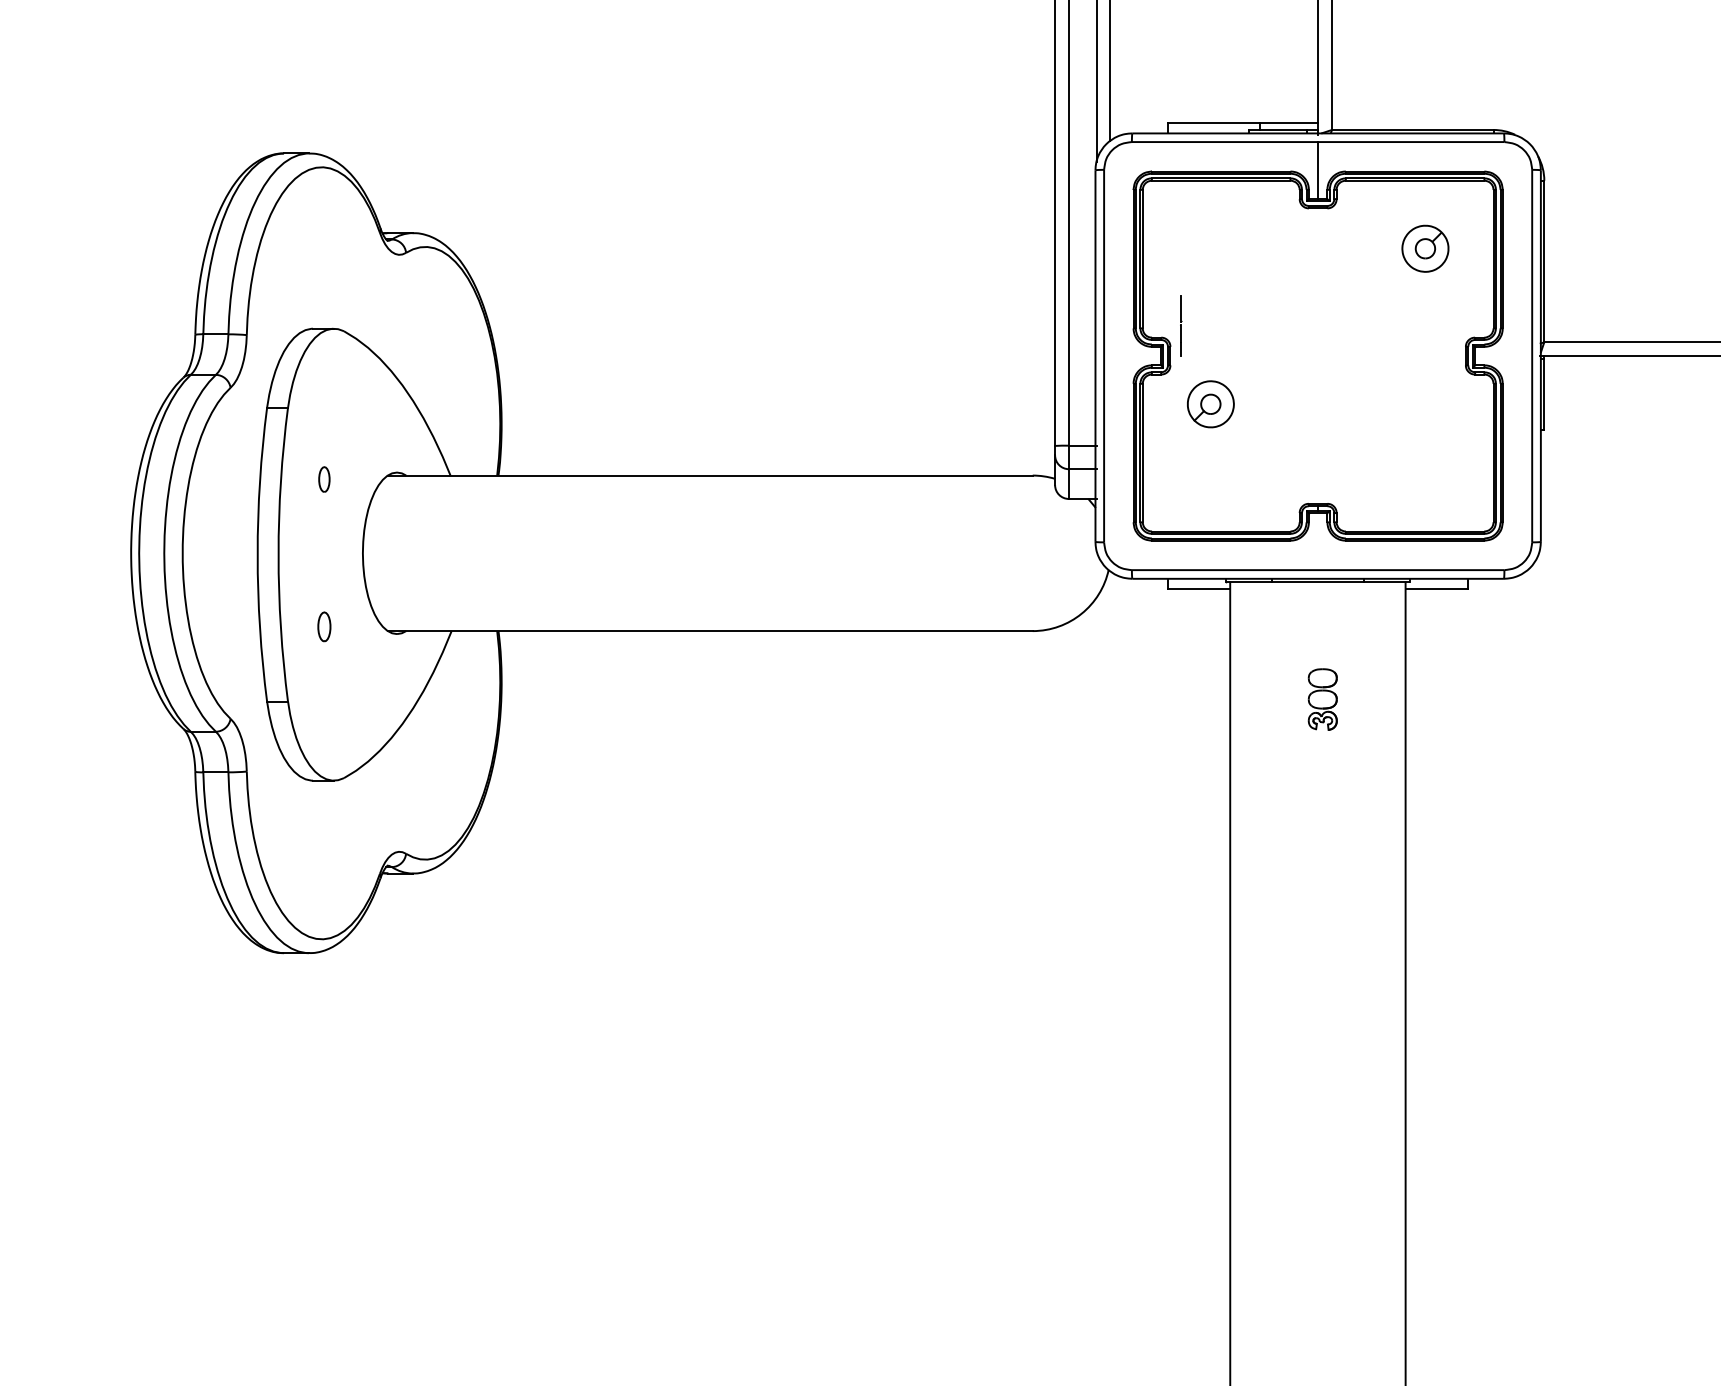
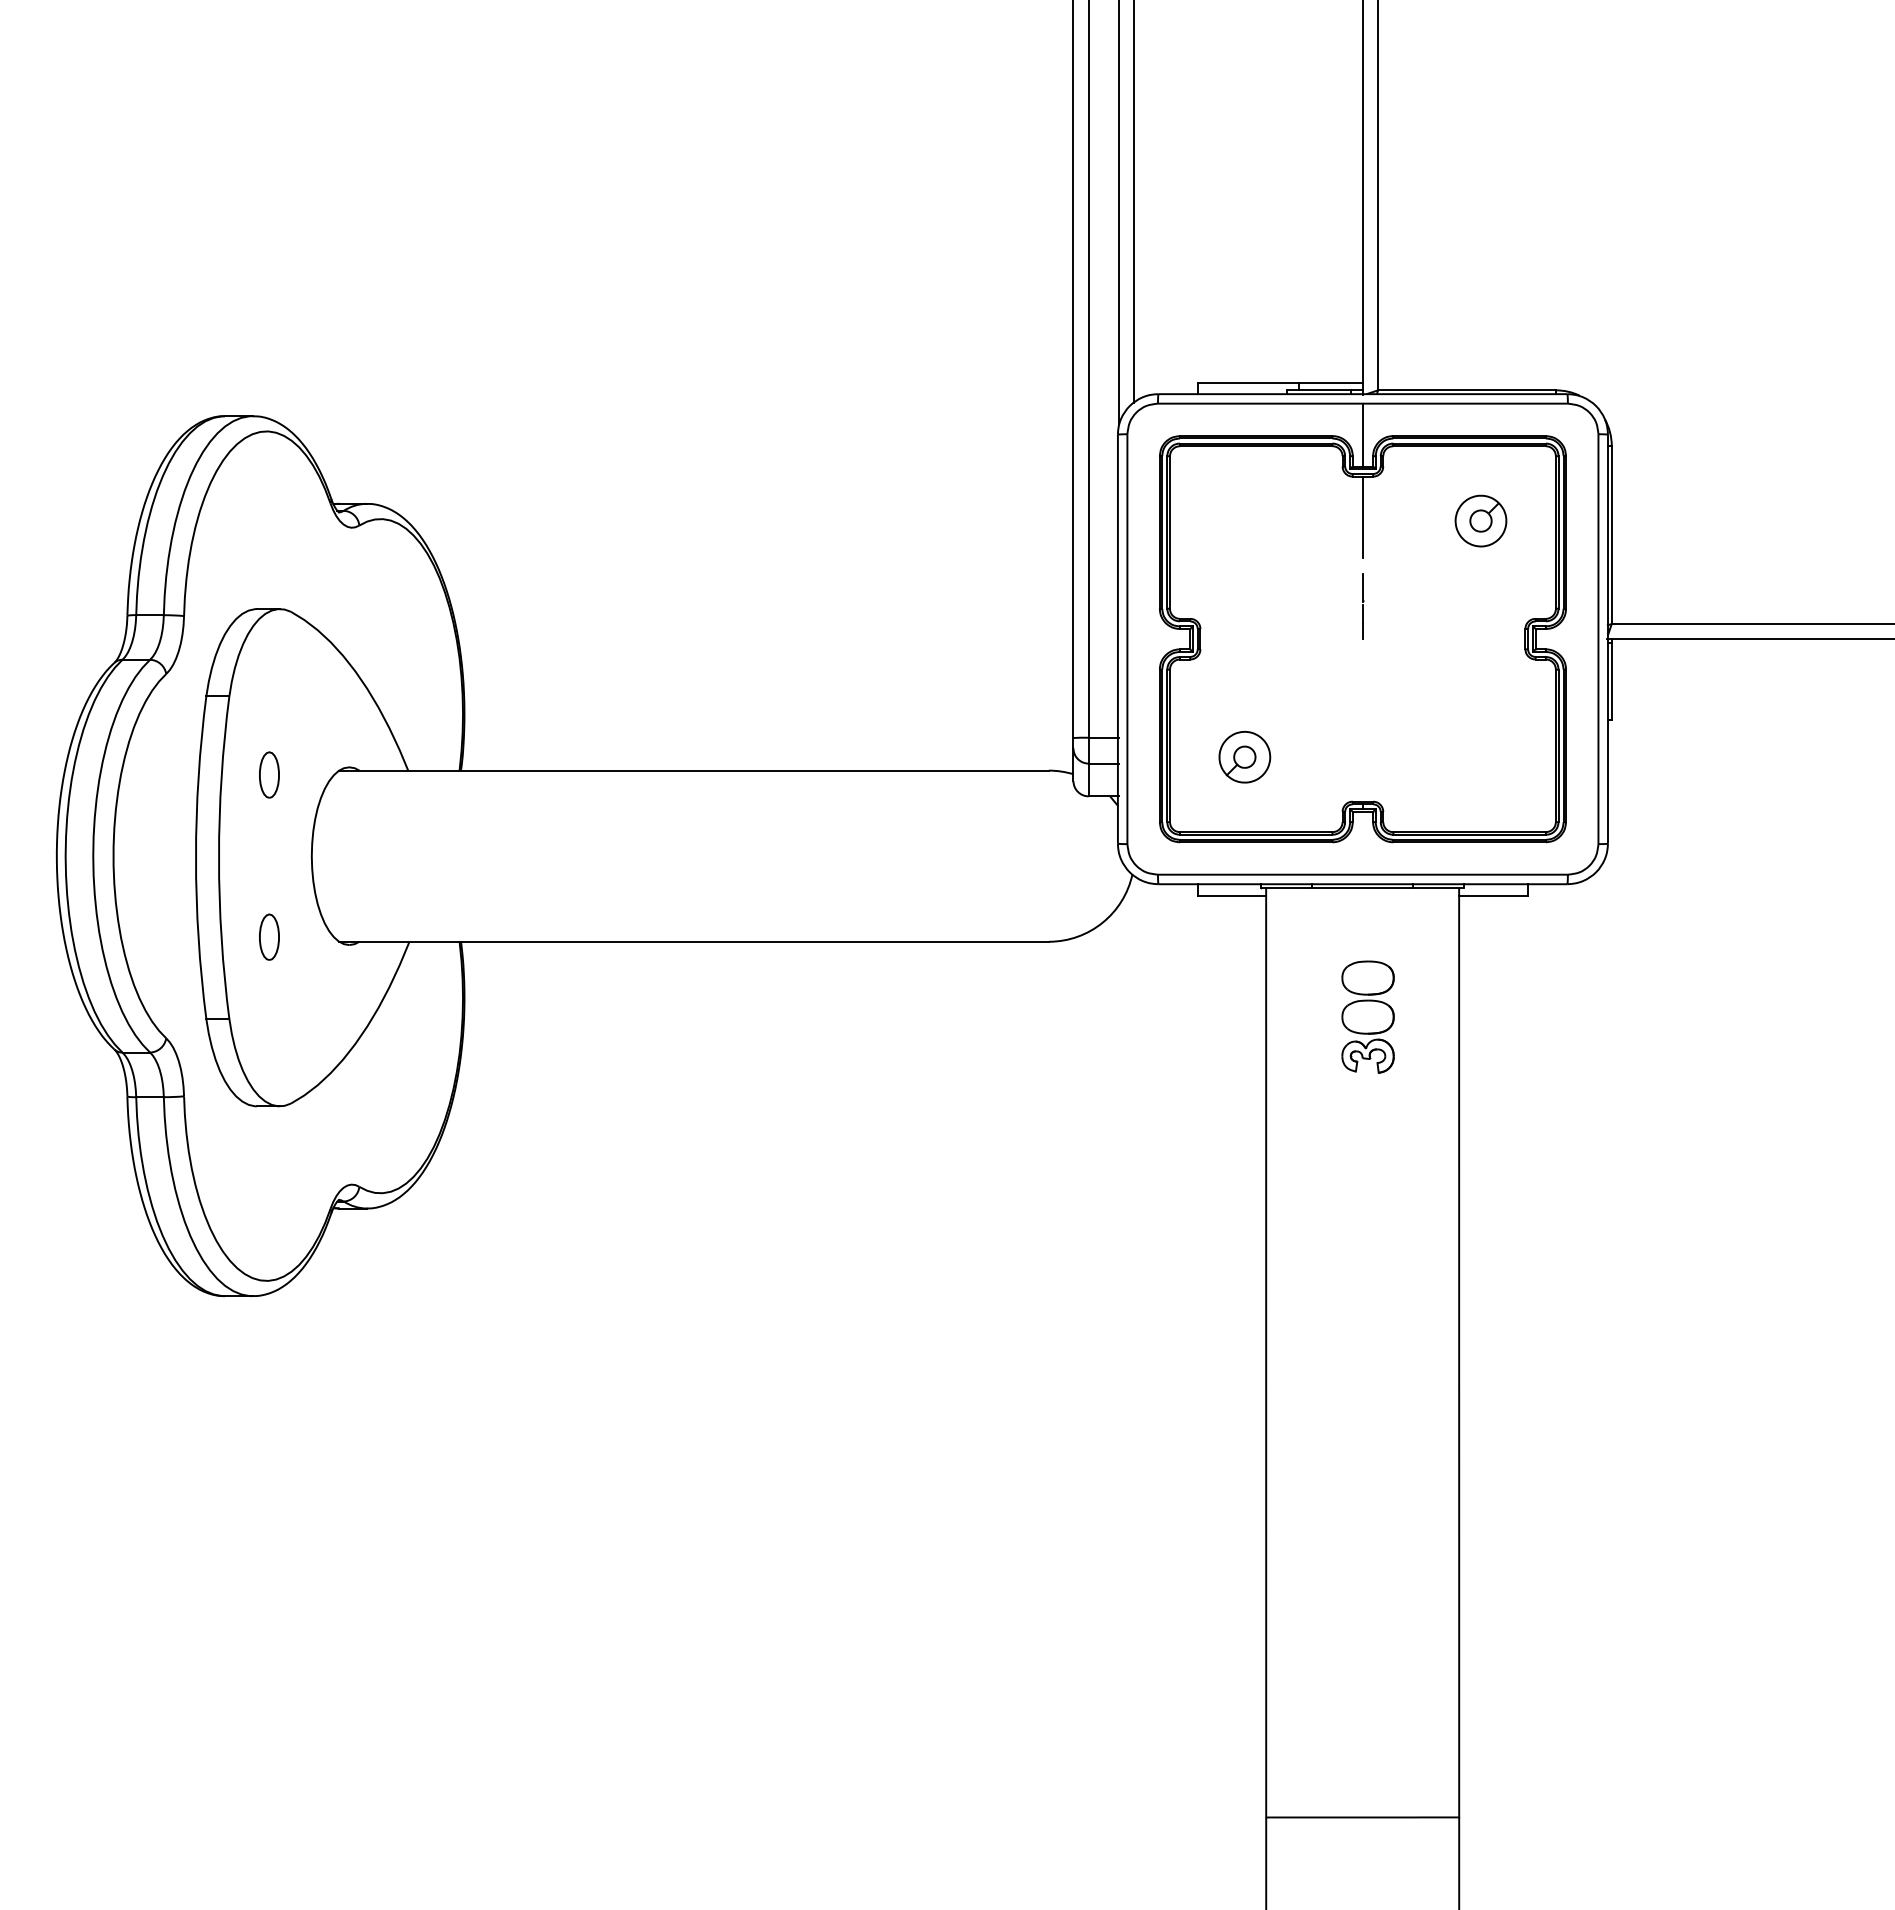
line: (1317, 244) -> (1362, 516), added
line: (1181, 326) -> (1363, 606), moved
part: (1210, 404) -> (1244, 757), moved
part: (324, 479) -> (269, 774), size x1.67
part: (324, 626) -> (269, 936), size x1.43
part: (1322, 699) -> (1367, 1016), size x1.67

